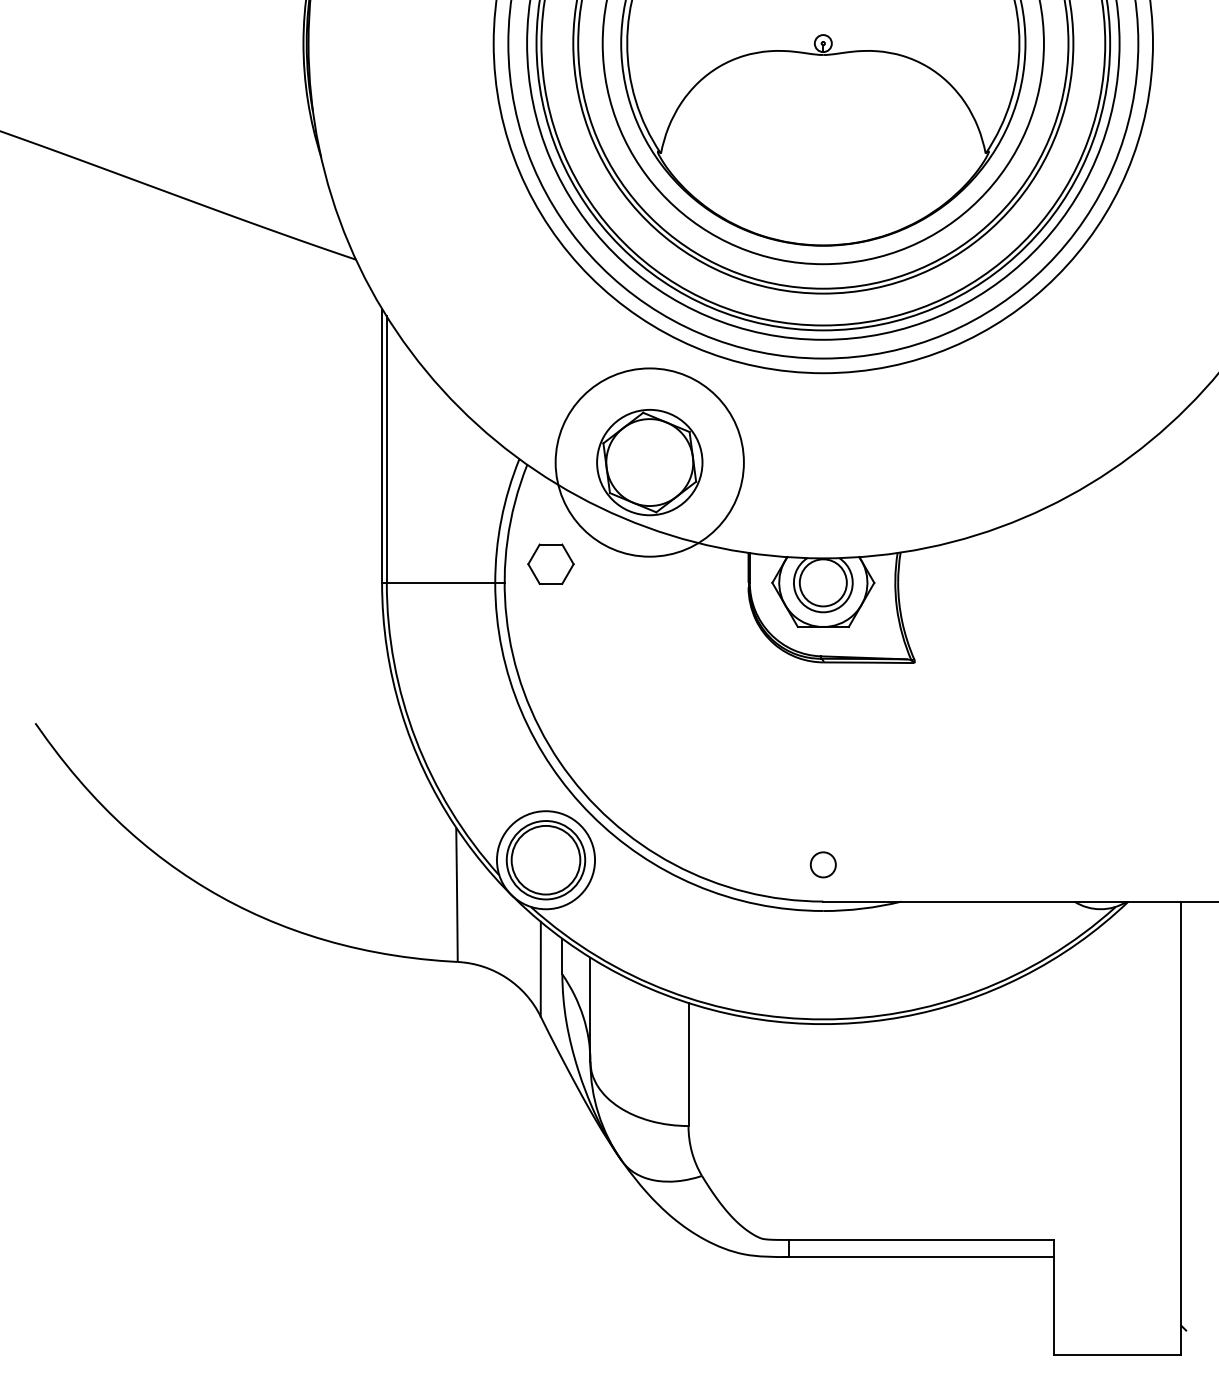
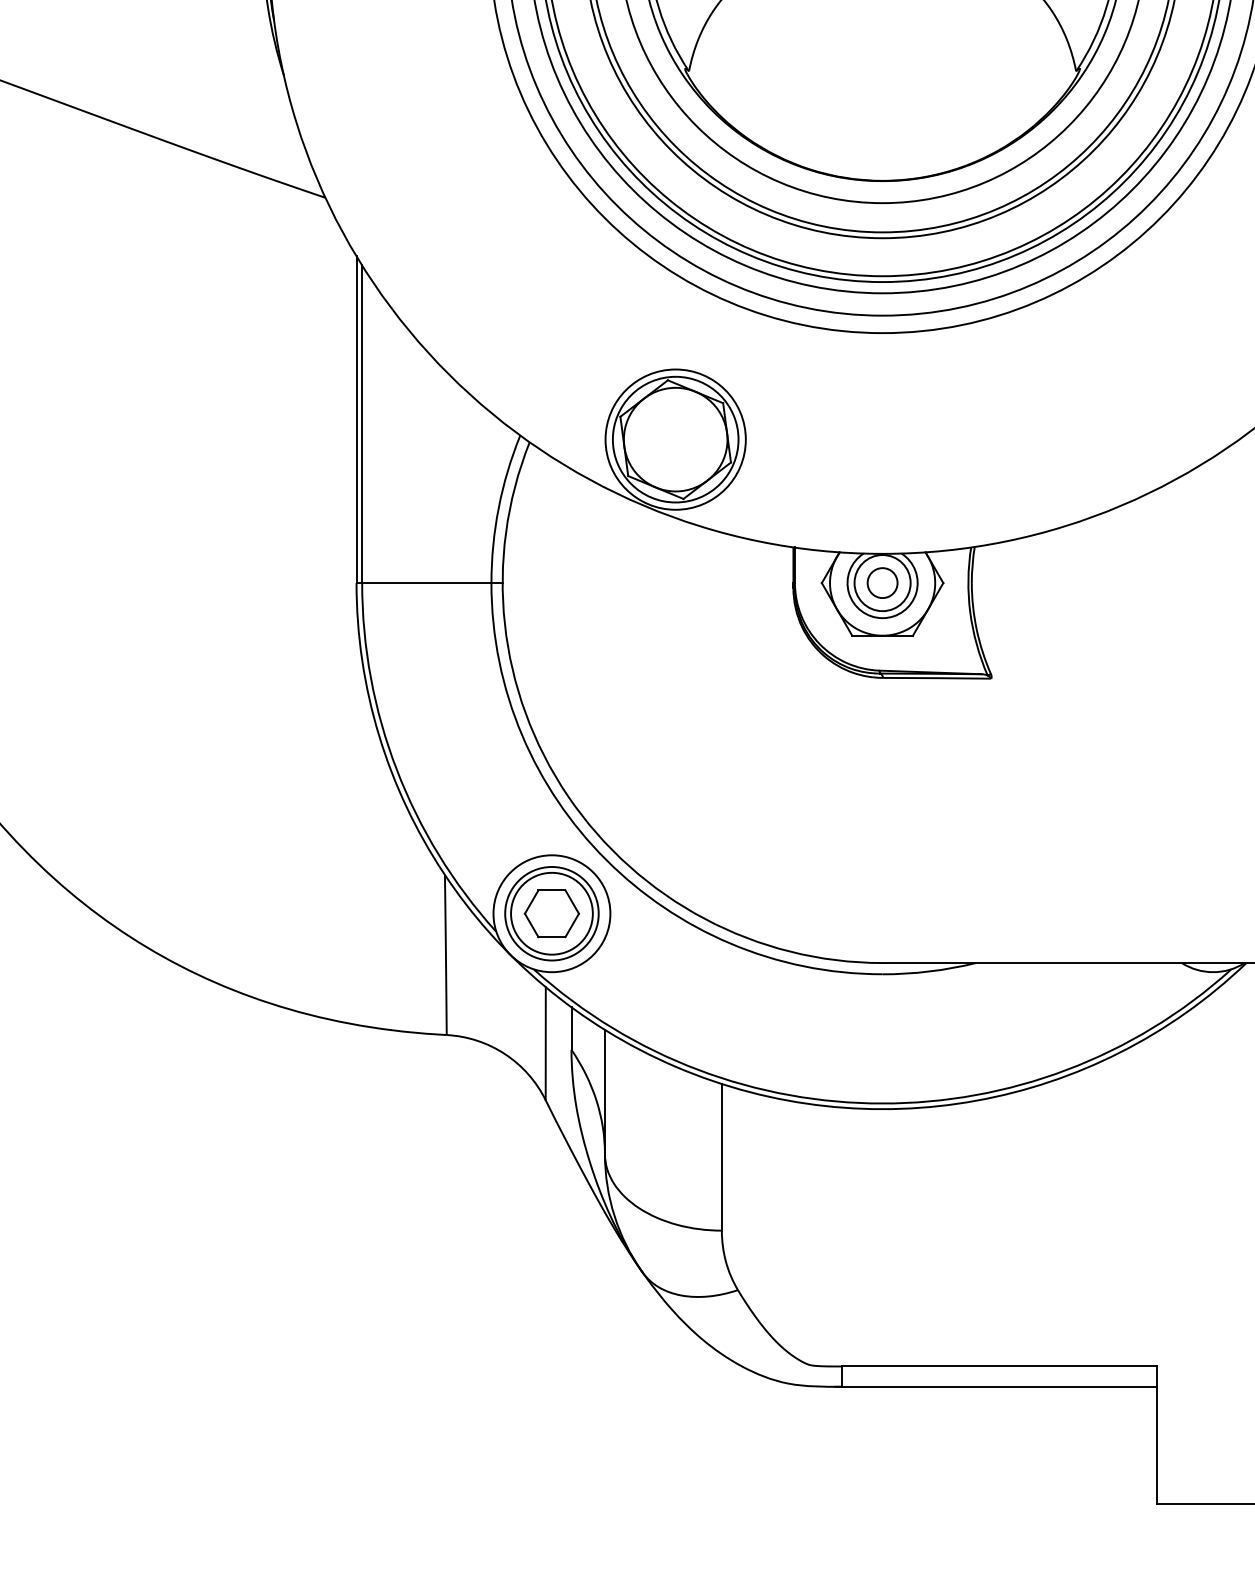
circle: (649, 462) -> (675, 439), size x0.62
part: (550, 563) -> (551, 912), moved
circle: (822, 864) -> (881, 582), moved

